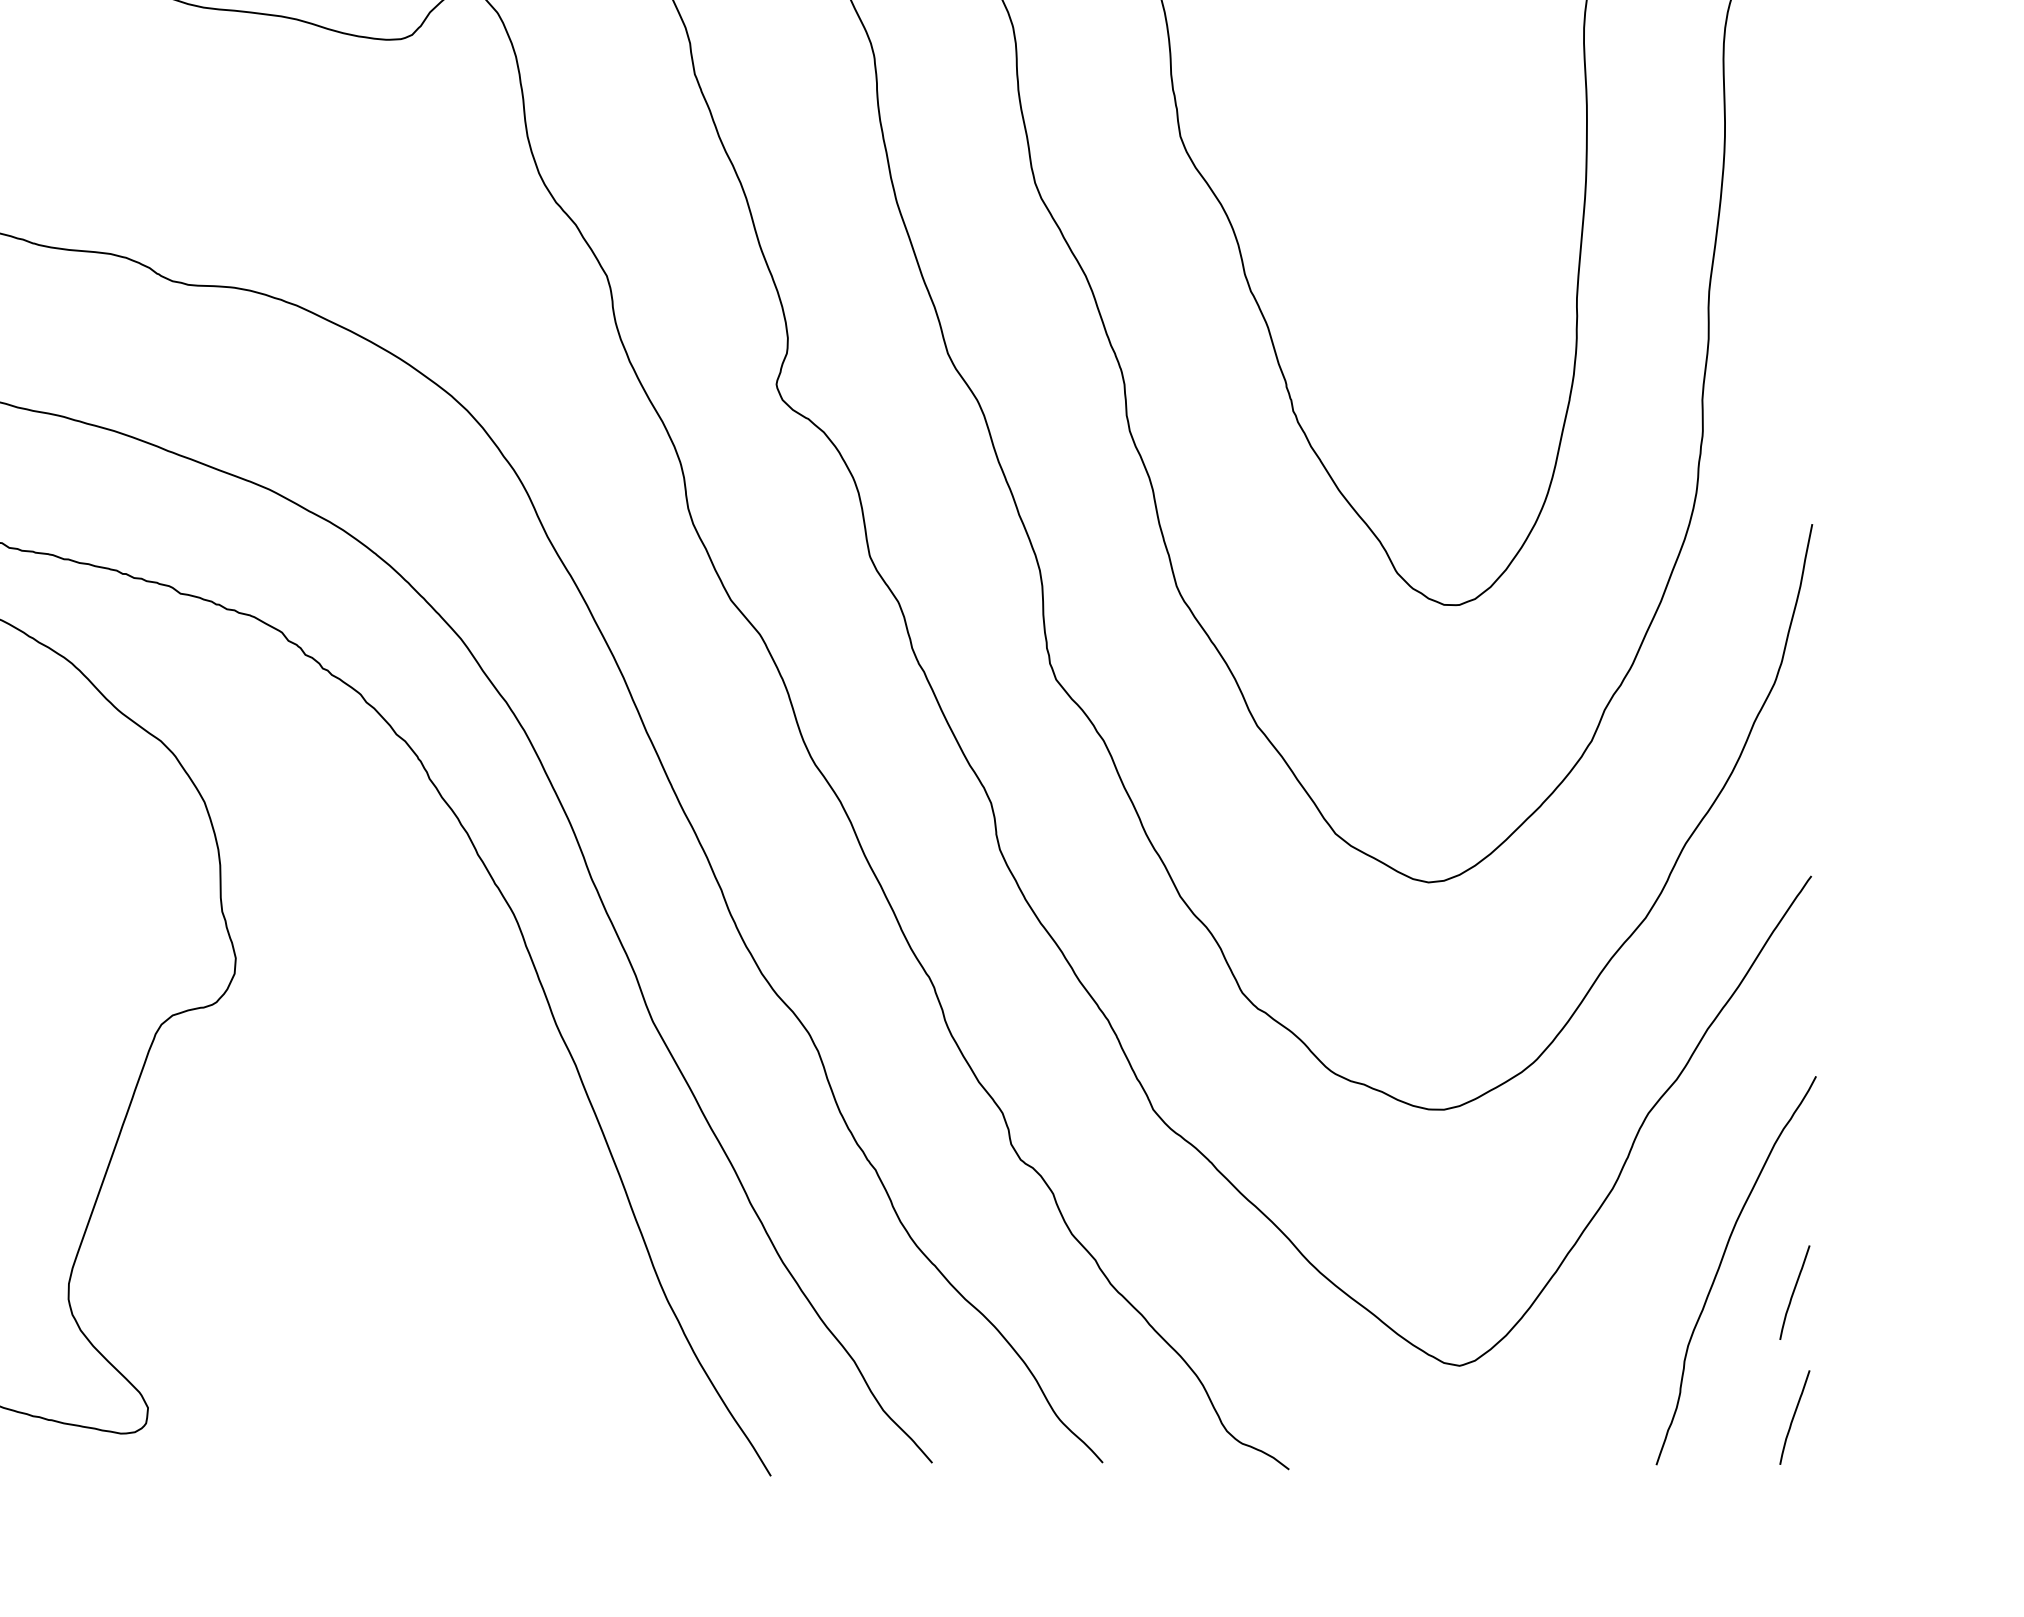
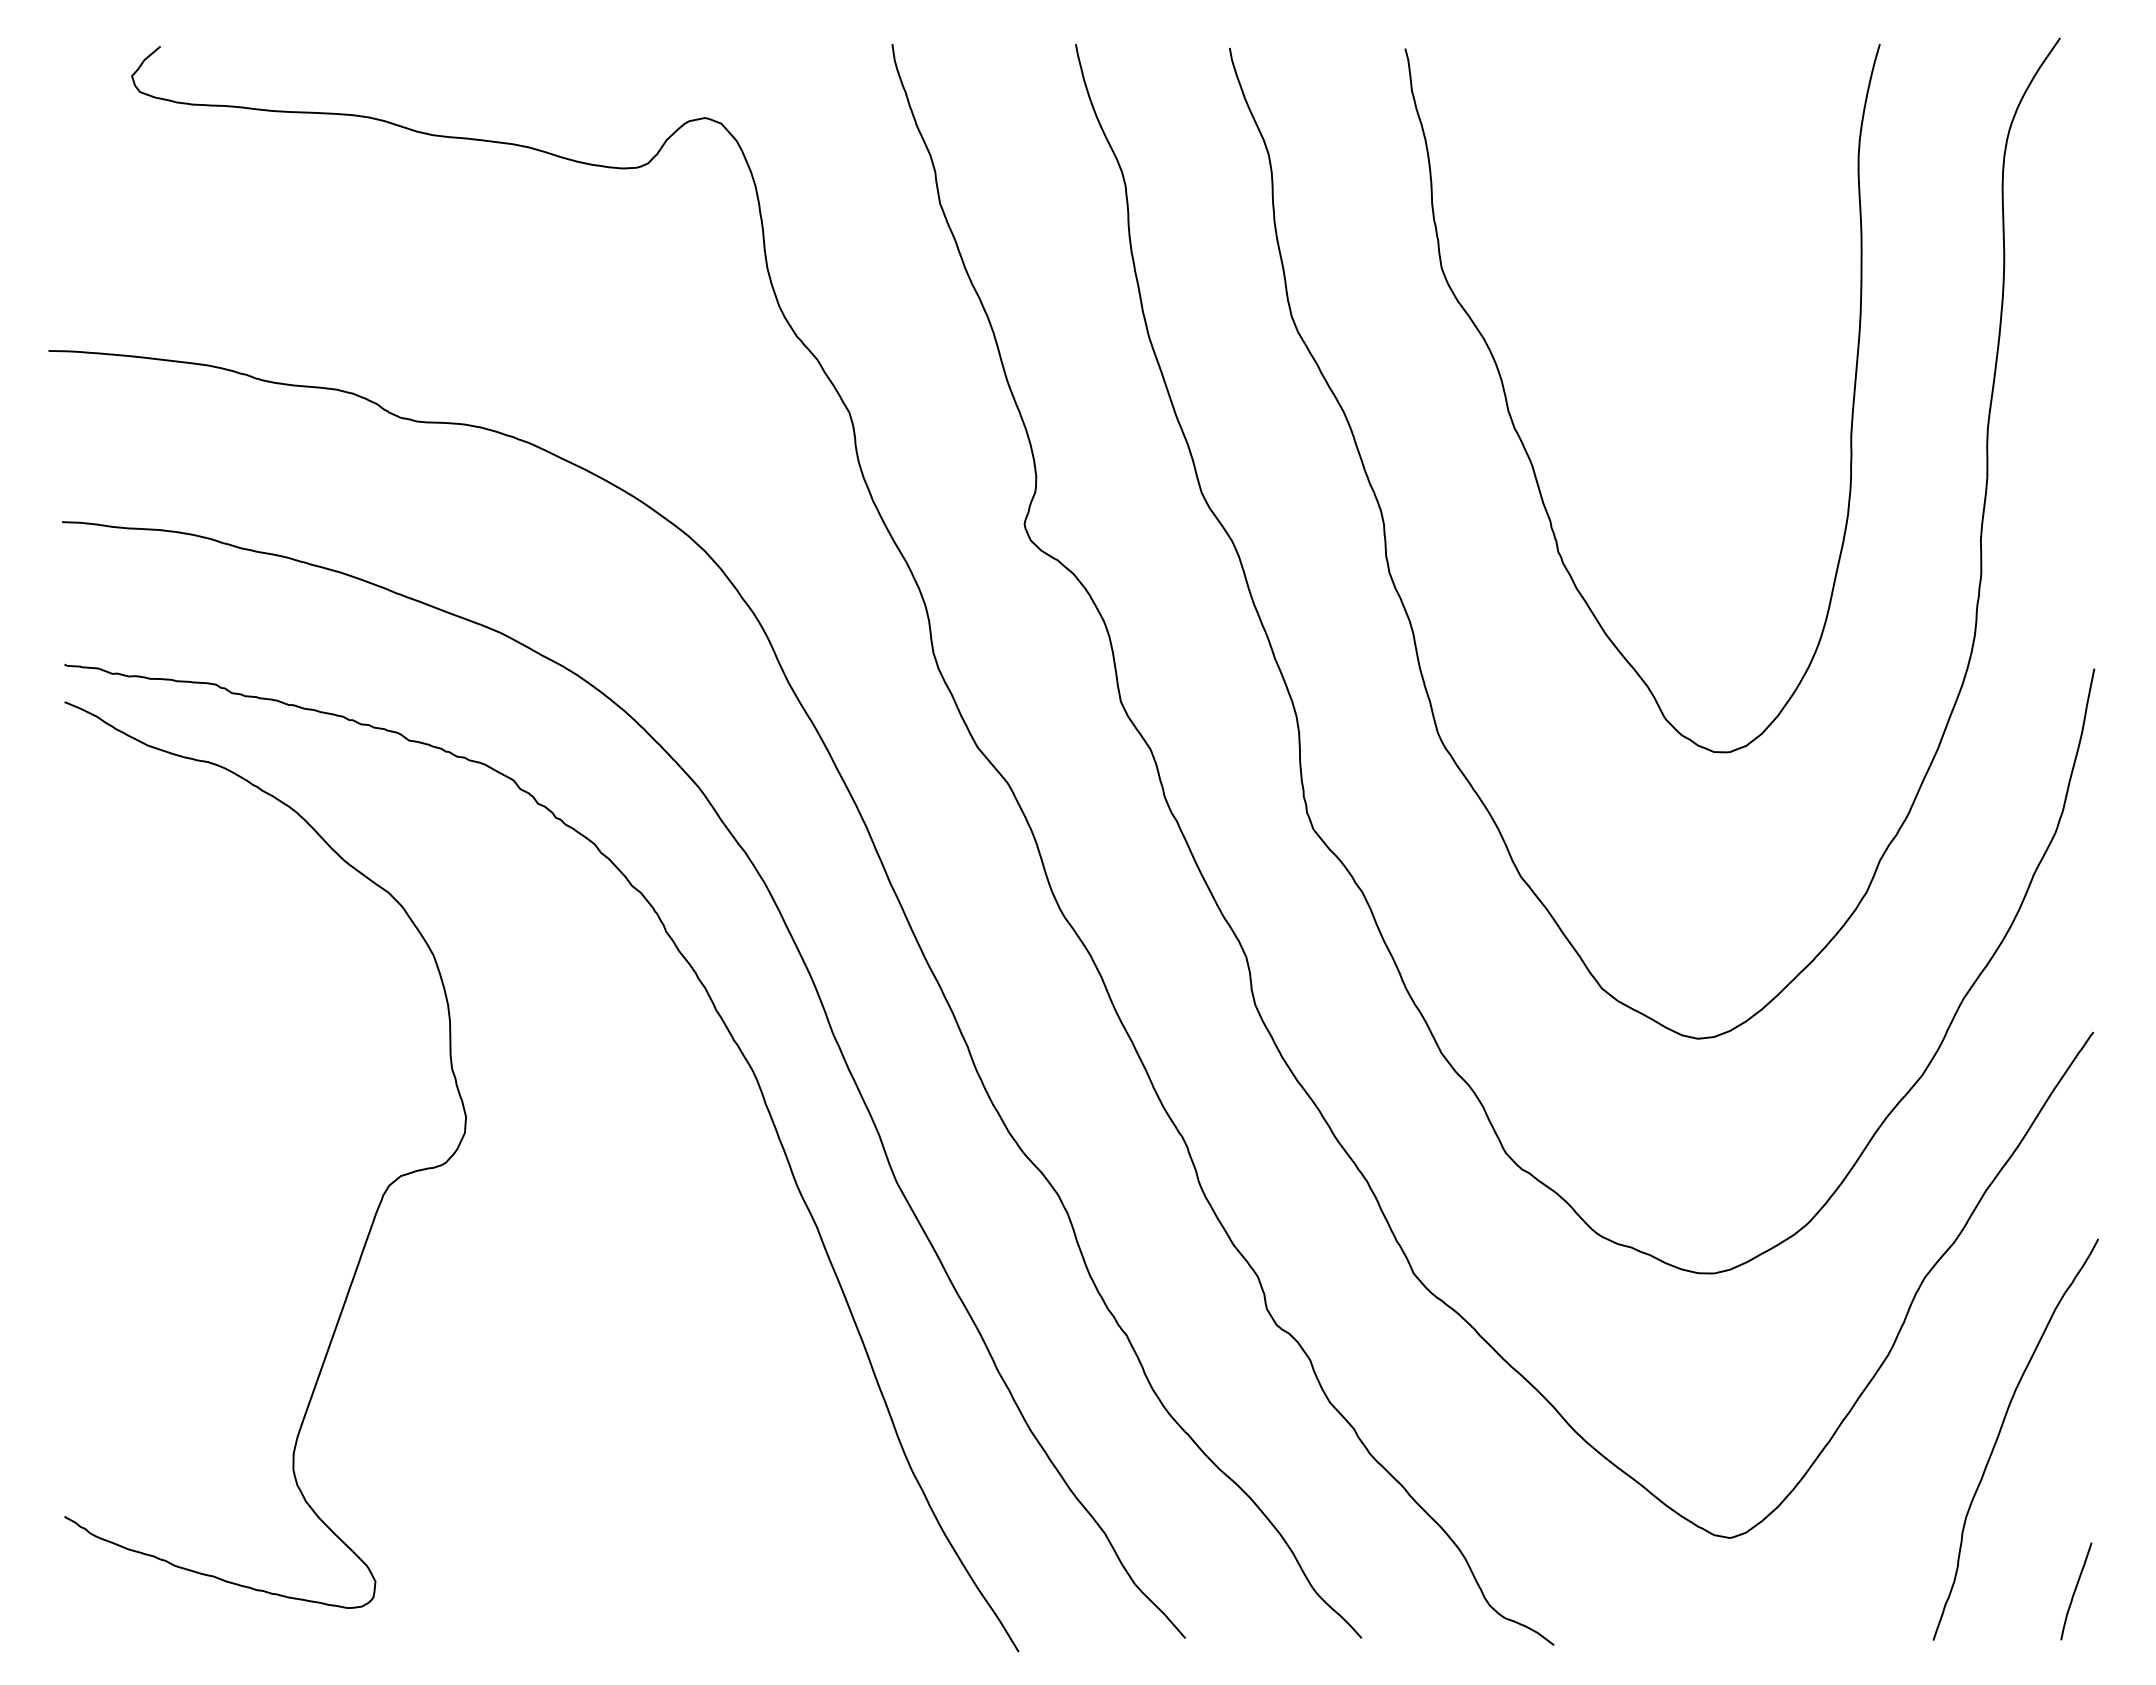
curve: (1795, 1291) -> (2076, 1461), removed

